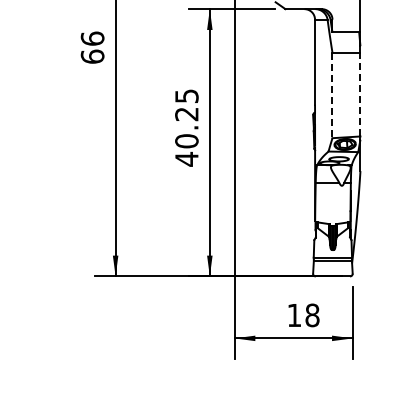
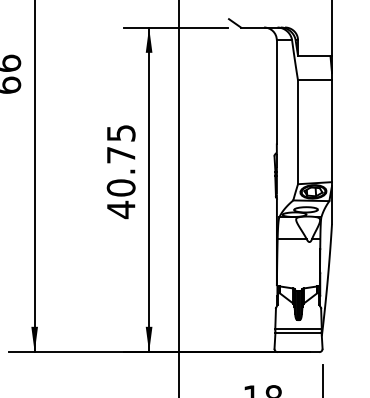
line: (360, 94) -> (332, 131), dashed -> solid
line: (332, 95) -> (298, 132), dashed -> solid
text: (186, 114) -> (120, 155), 40.25 -> 40.75

